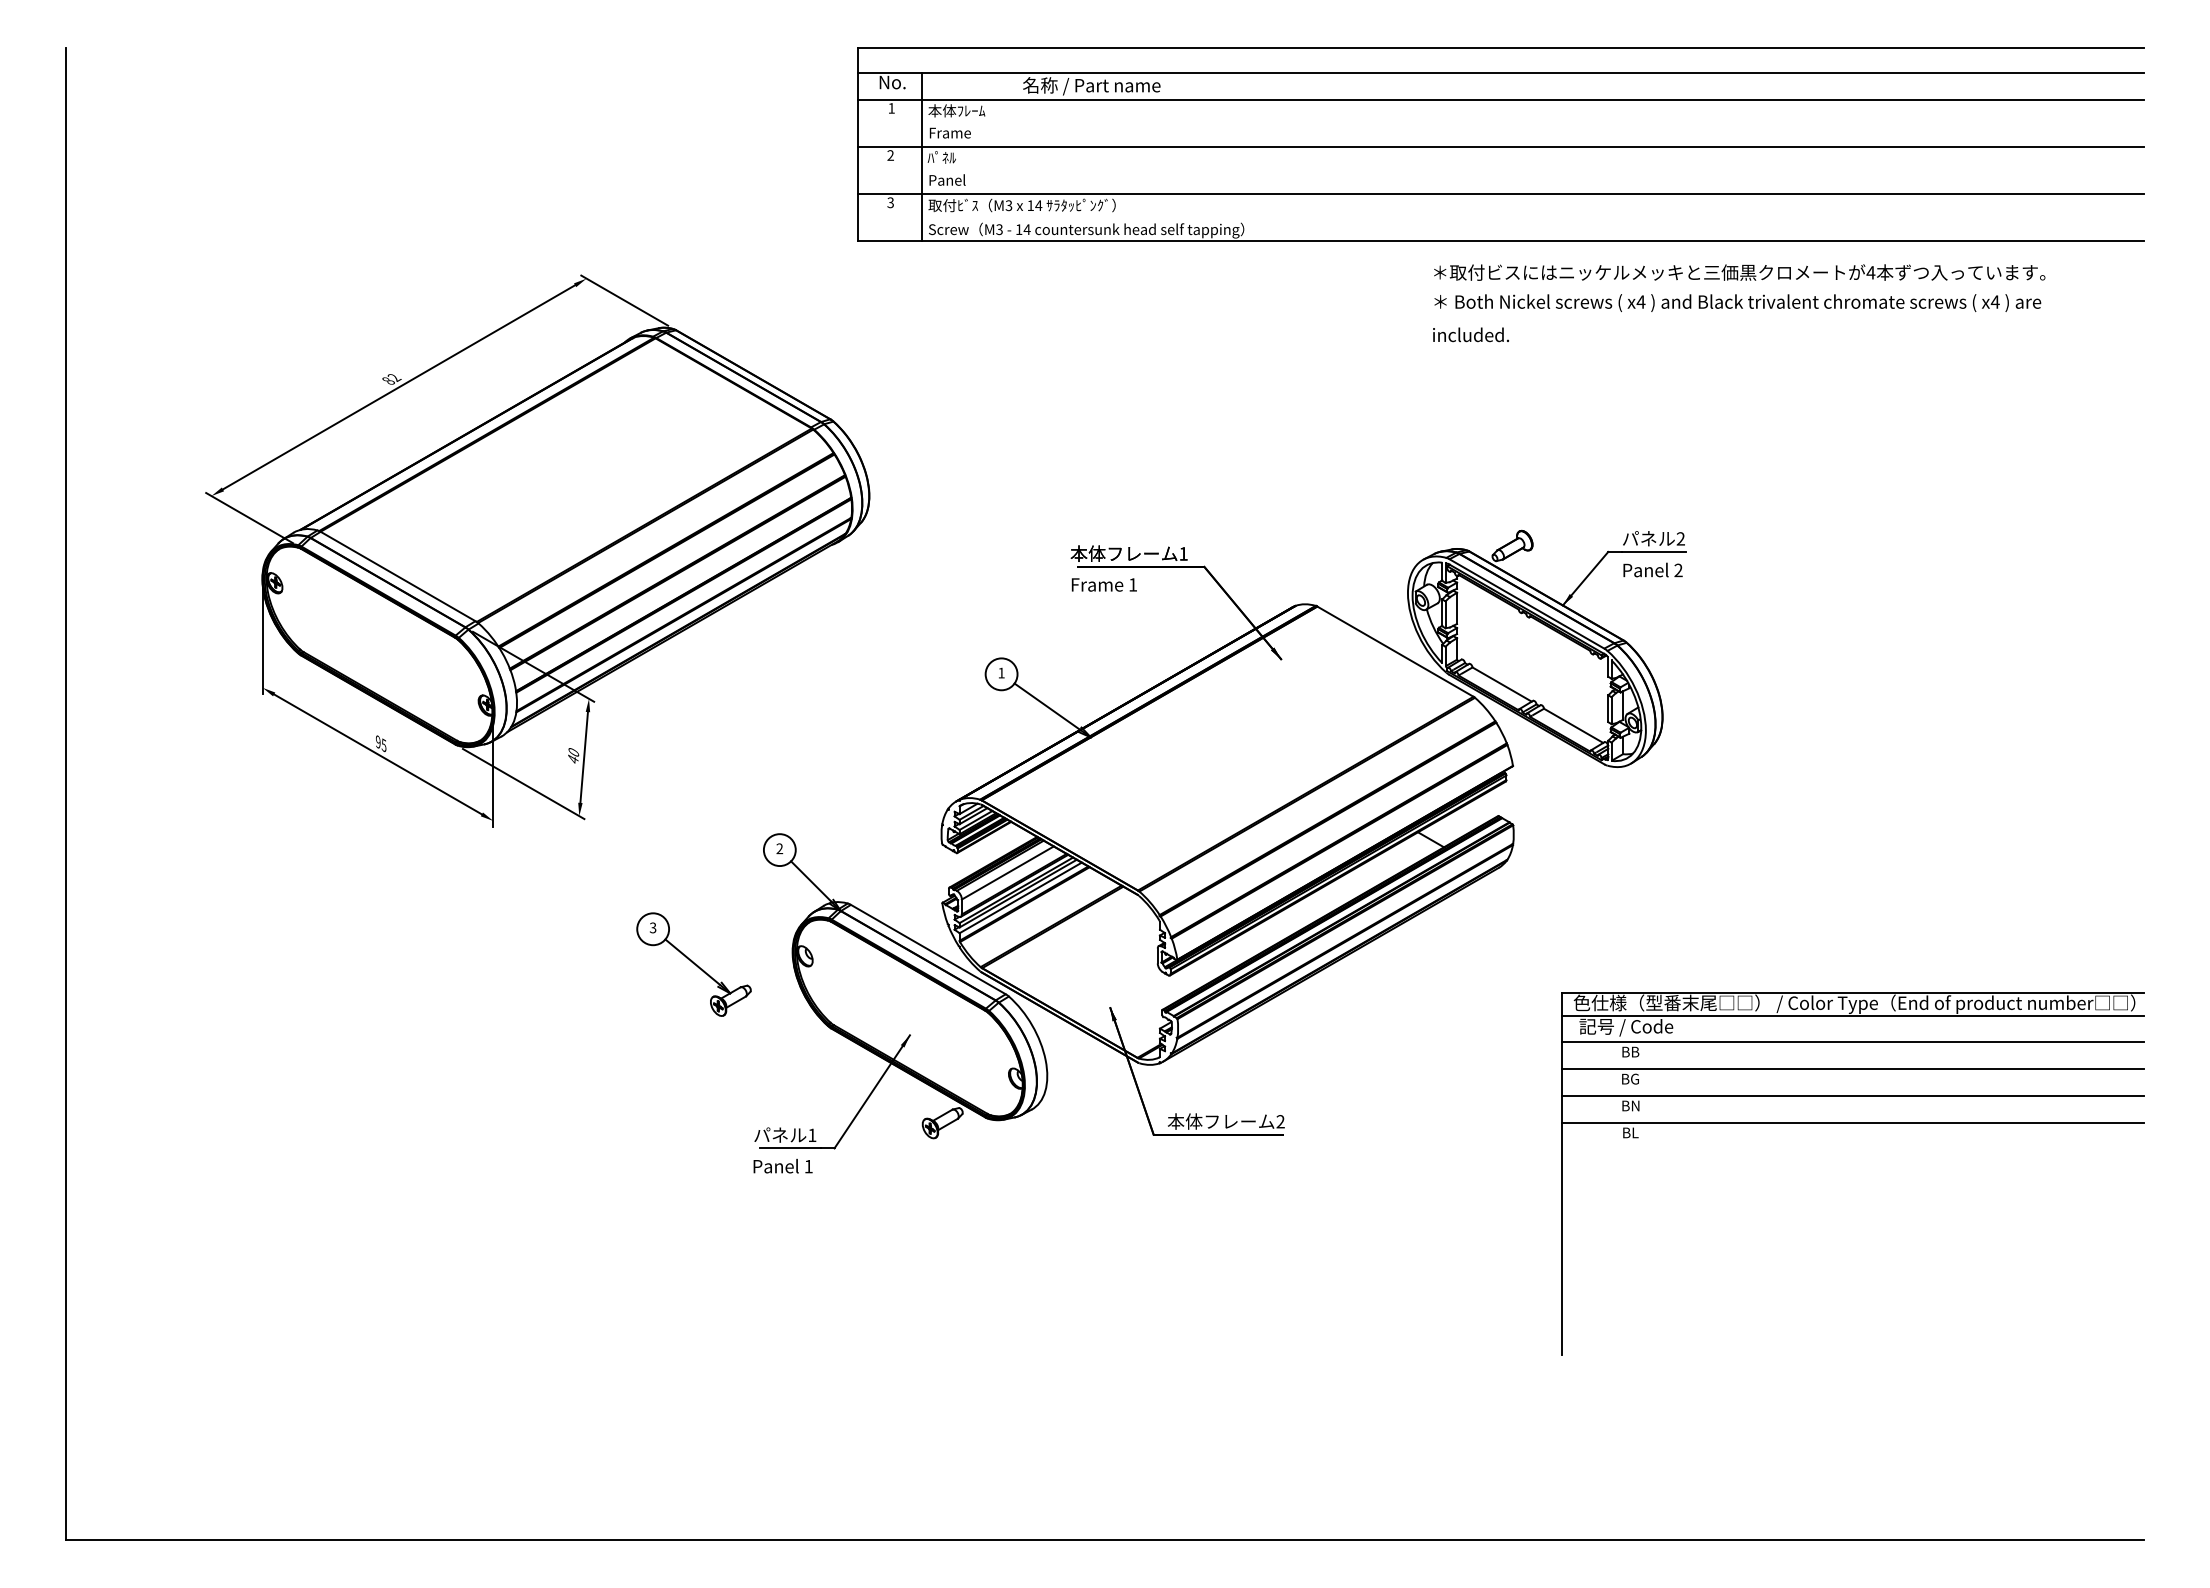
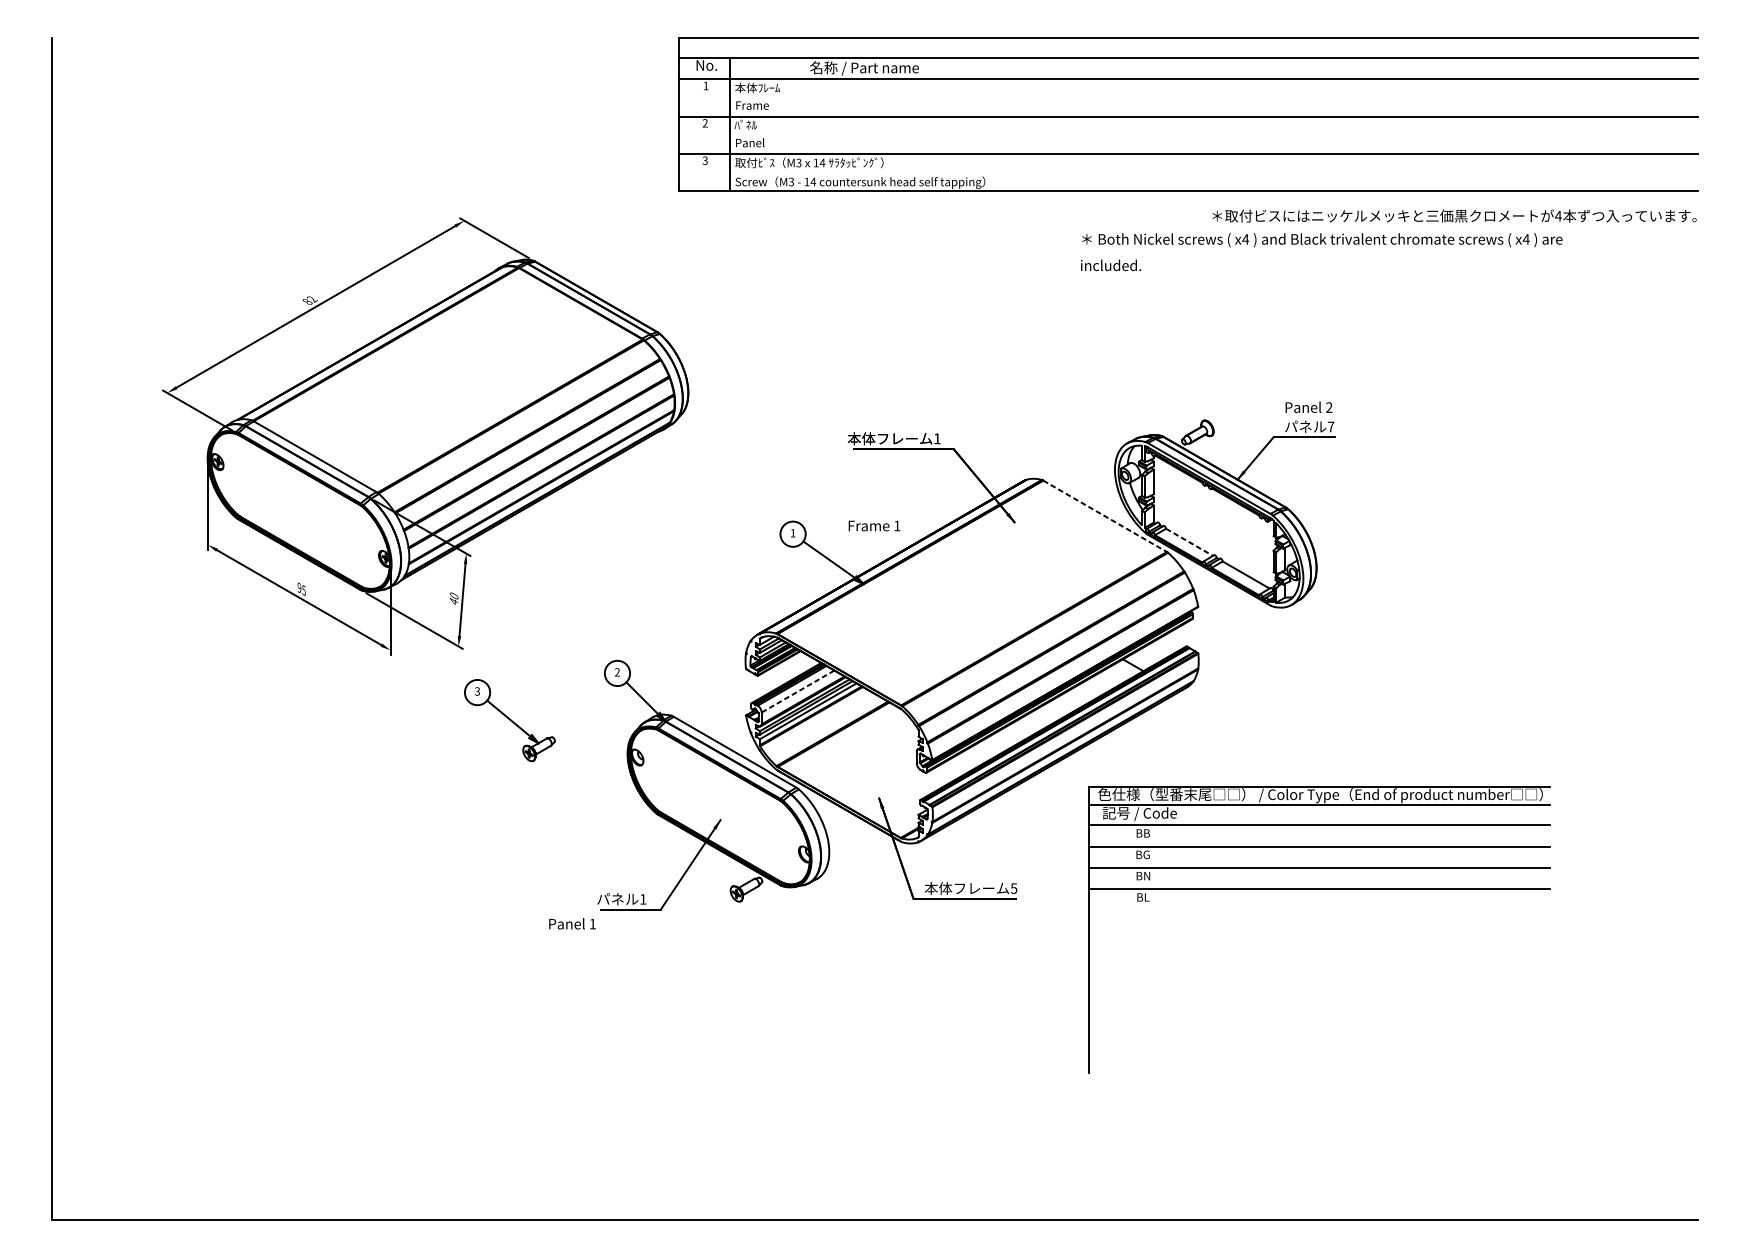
text: (1739, 272) -> (1454, 215), moved
text: (1737, 318) -> (1322, 252), moved
text: (1680, 538) -> (1330, 426), 2 -> 7
text: (1652, 569) -> (1308, 406), moved
text: (1103, 584) -> (873, 525), moved
line: (1395, 651) -> (1105, 516), solid -> dashed
line: (1502, 684) -> (1189, 542), solid -> dashed
line: (1007, 873) -> (797, 691), solid -> dashed
part: (693, 964) -> (509, 720), moved
text: (1280, 1121) -> (1013, 888), 2 -> 5
part: (1852, 1123) -> (1318, 889), moved
text: (782, 1165) -> (572, 923), moved

